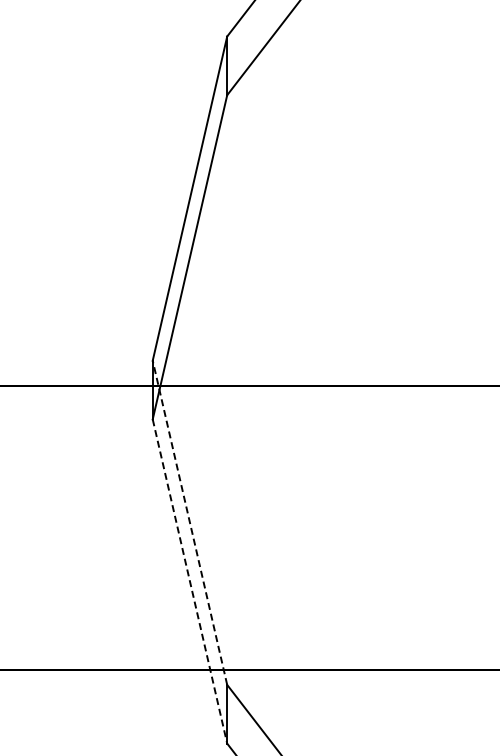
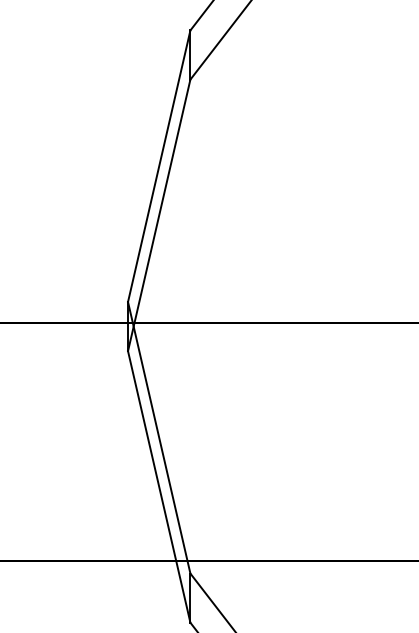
line: (189, 522) -> (158, 437), dashed -> solid
line: (190, 581) -> (159, 486), dashed -> solid

